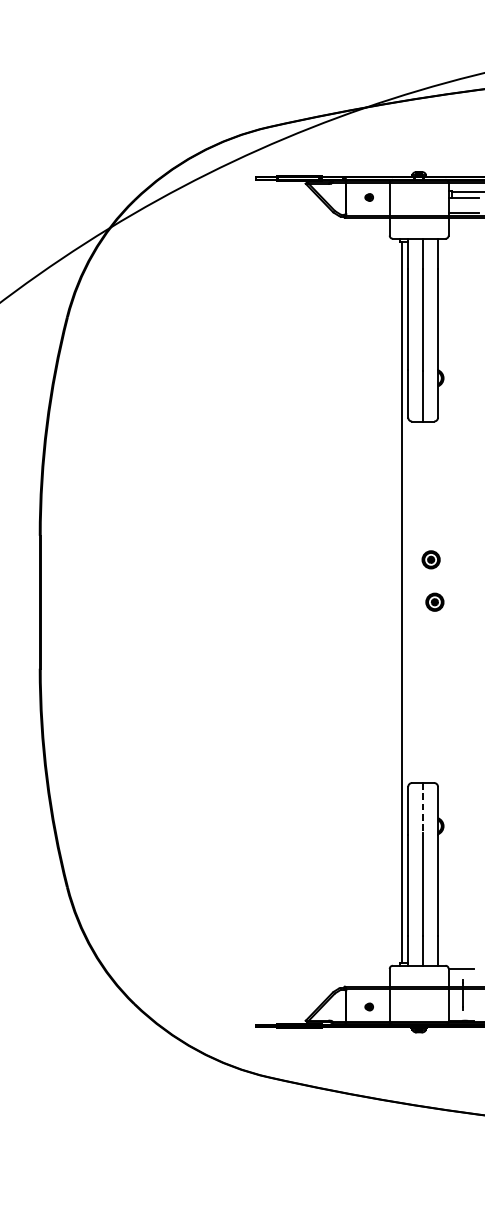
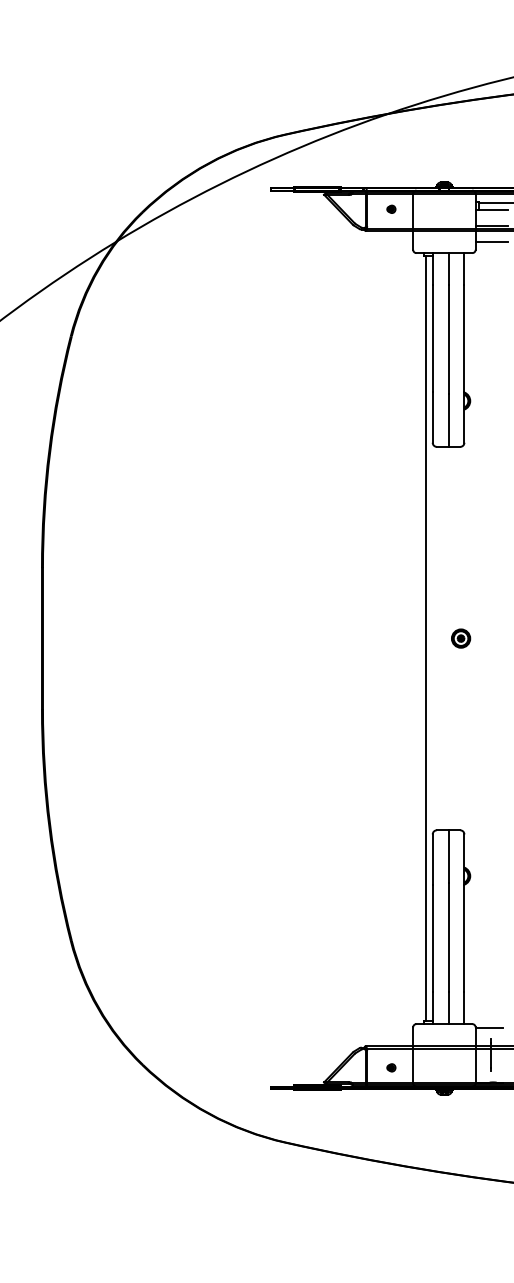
line: (463, 227) -> (491, 241), added
part: (431, 559) -> (457, 593), removed
line: (423, 807) -> (448, 856), dashed -> solid

